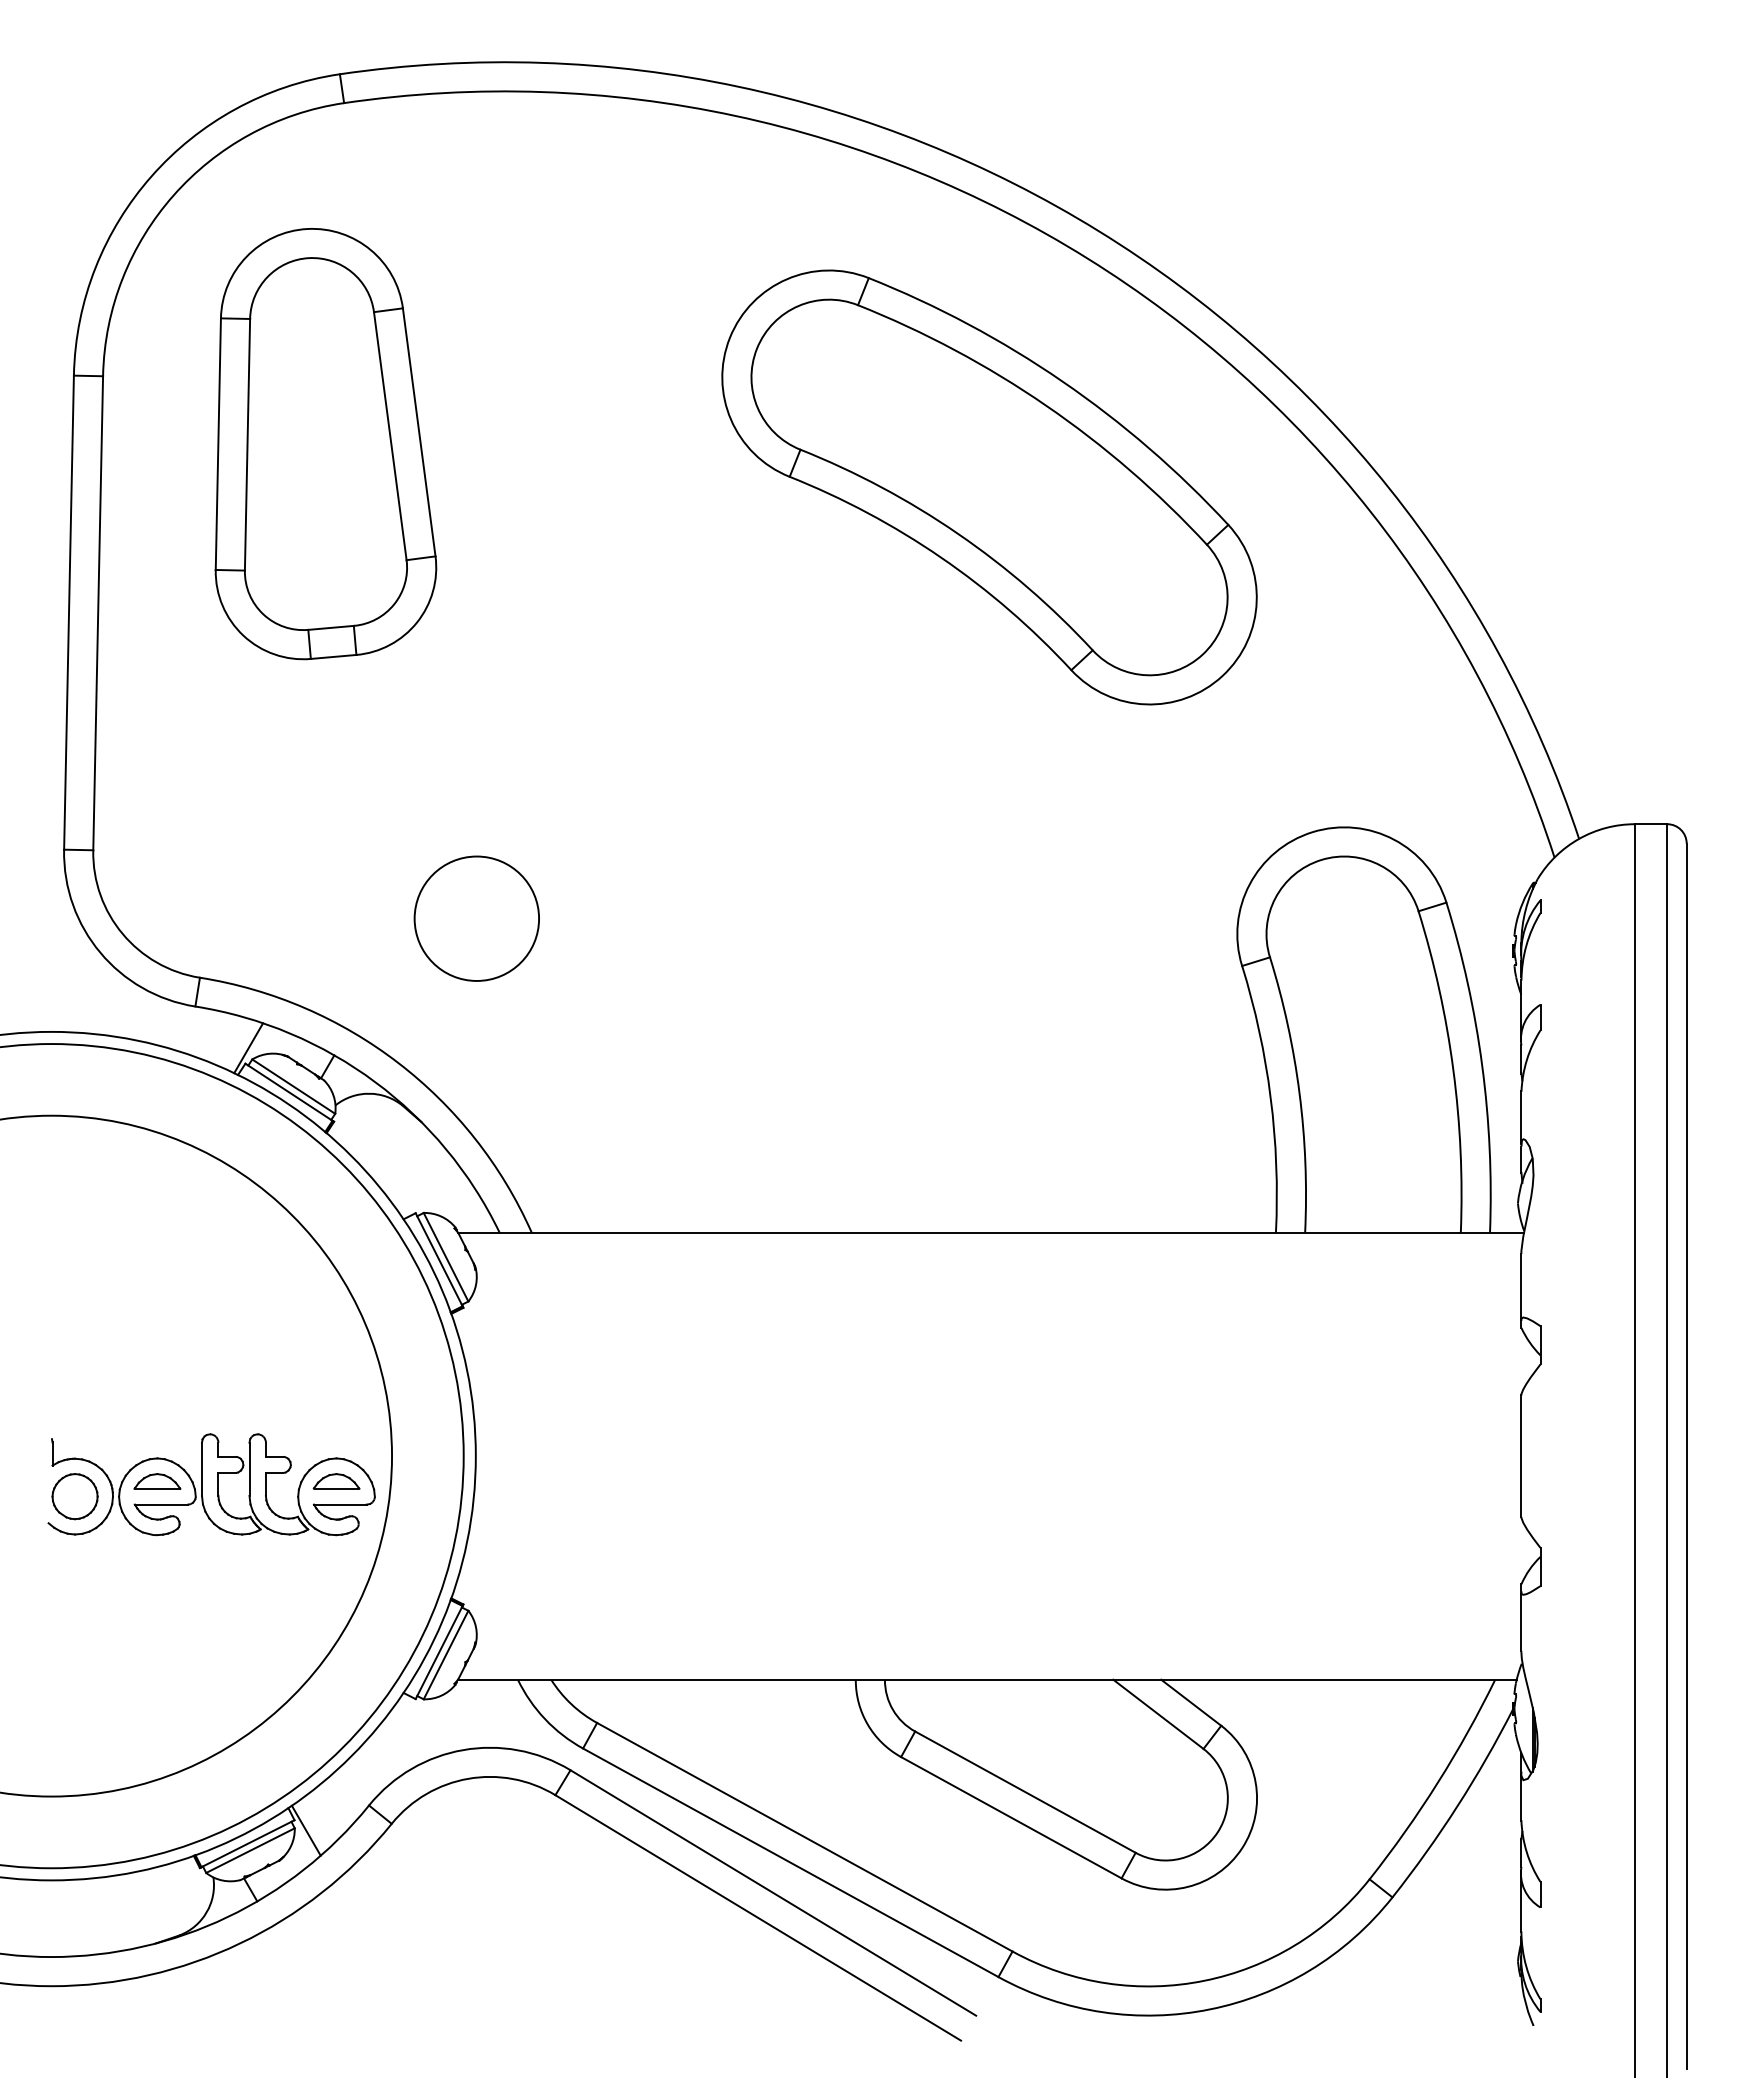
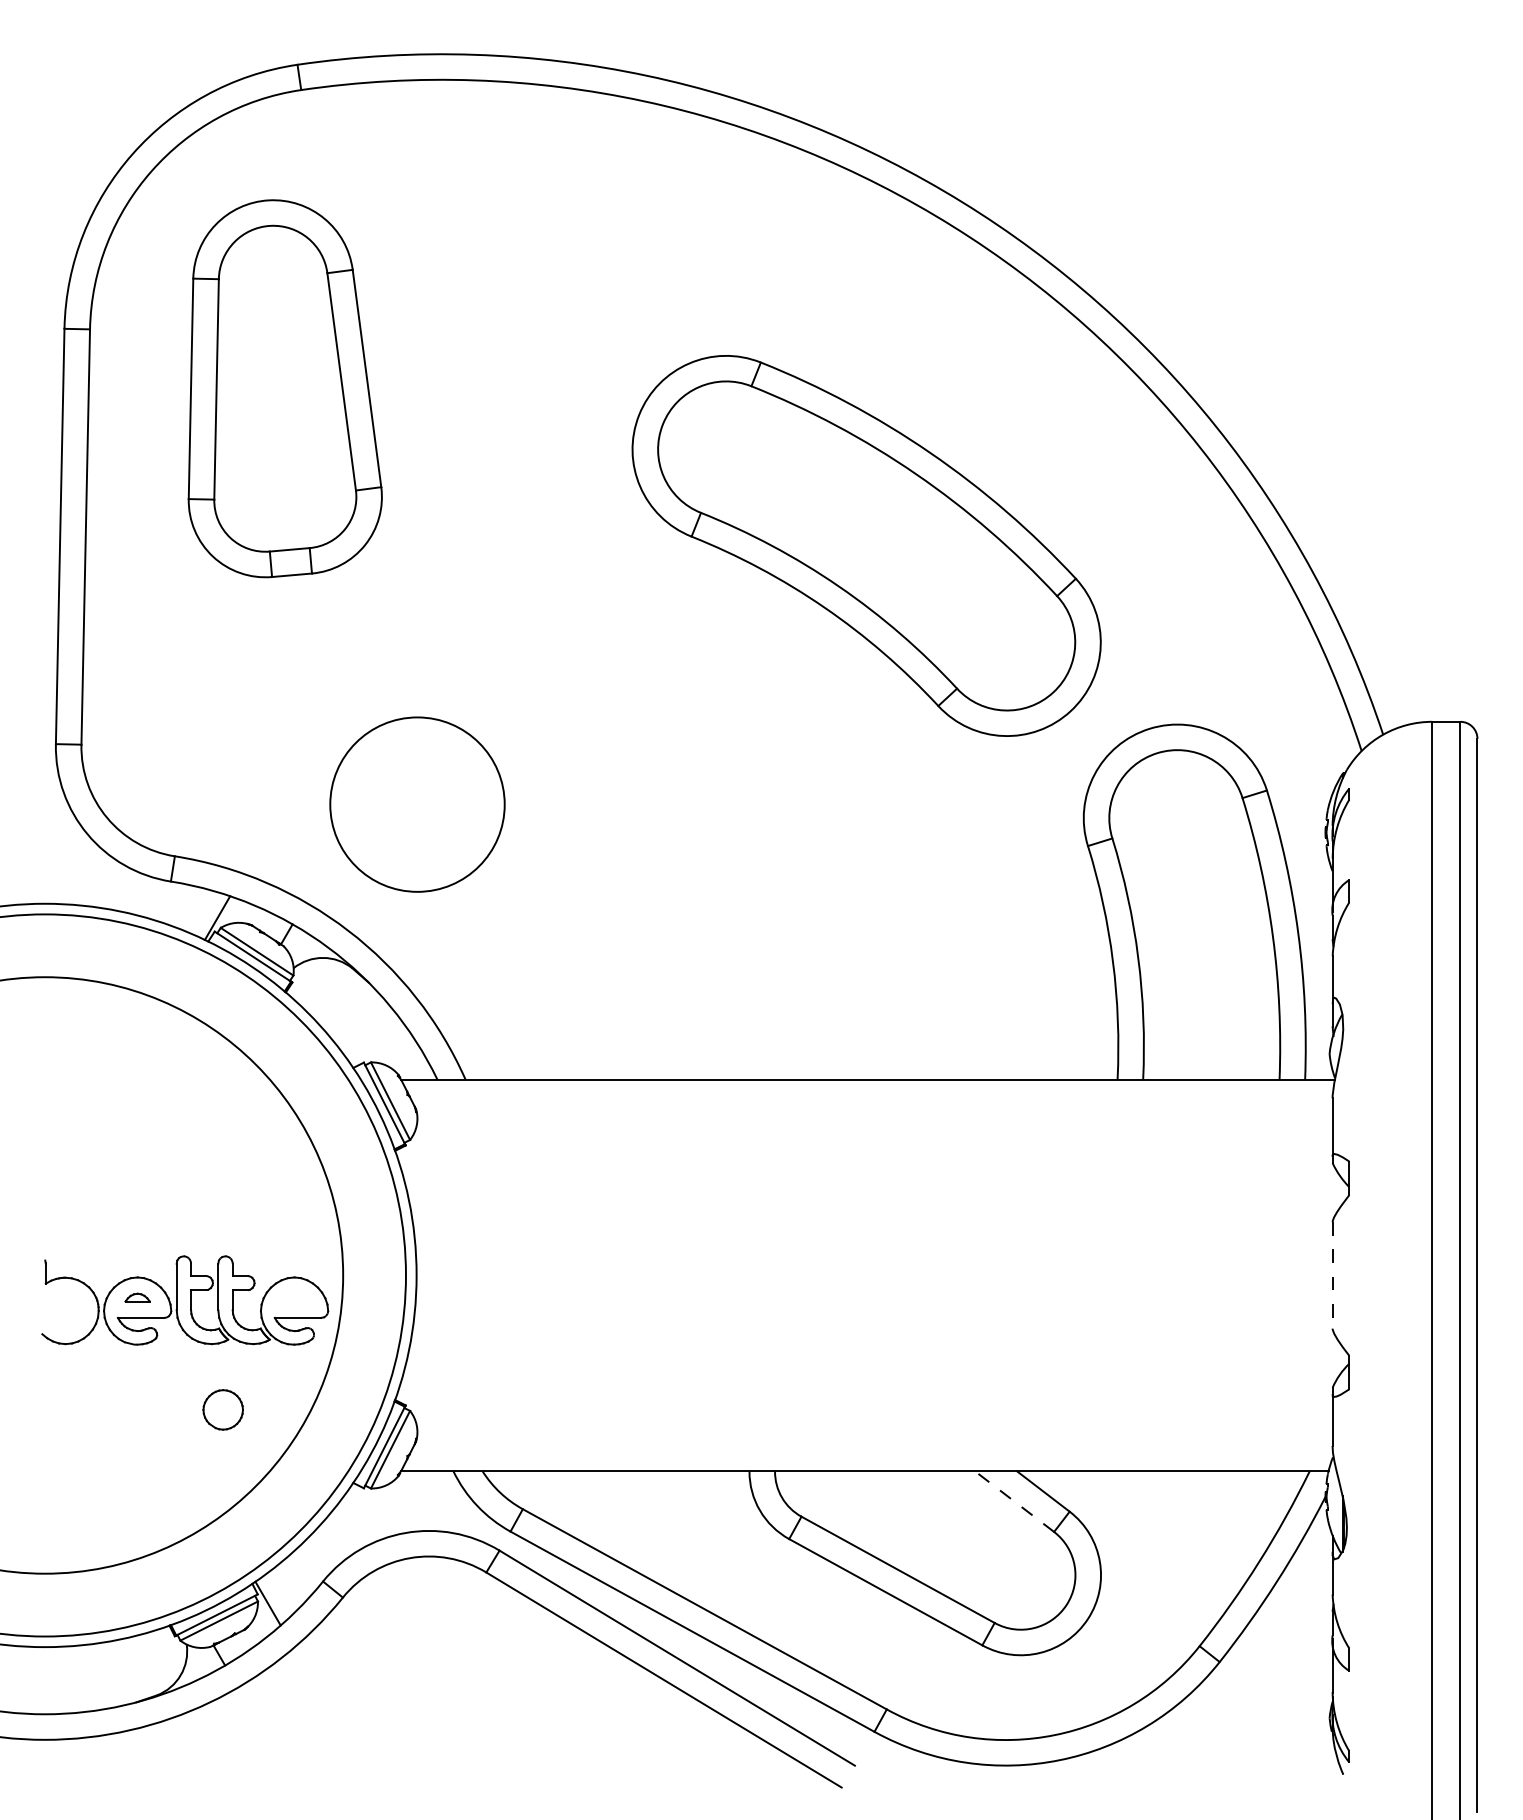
part: (989, 487) -> (866, 545), moved
circle: (476, 918) -> (417, 804), size x1.6
line: (1521, 1456) -> (1332, 1275), solid -> dashed
part: (157, 1481) -> (137, 1297), size x0.6
part: (336, 1481) -> (294, 1297), removed
part: (74, 1496) -> (222, 1409), moved
line: (1158, 1714) -> (1014, 1501), solid -> dashed

